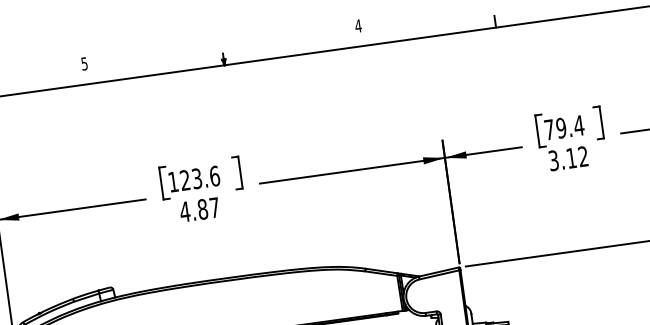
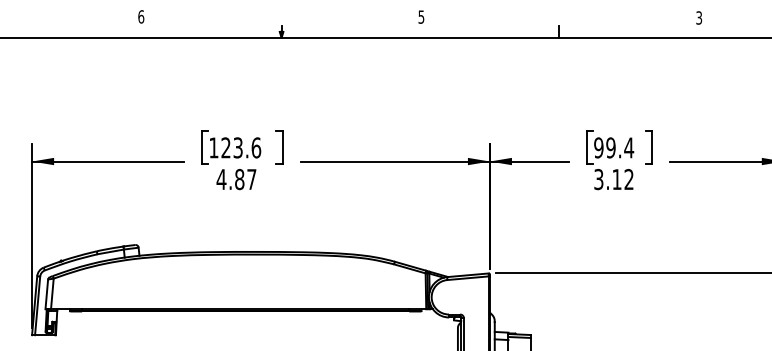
text: (358, 25) -> (421, 16), 4 -> 5
text: (84, 63) -> (141, 16), 5 -> 6
text: (549, 129) -> (598, 147), 79.4 -> 99.4

